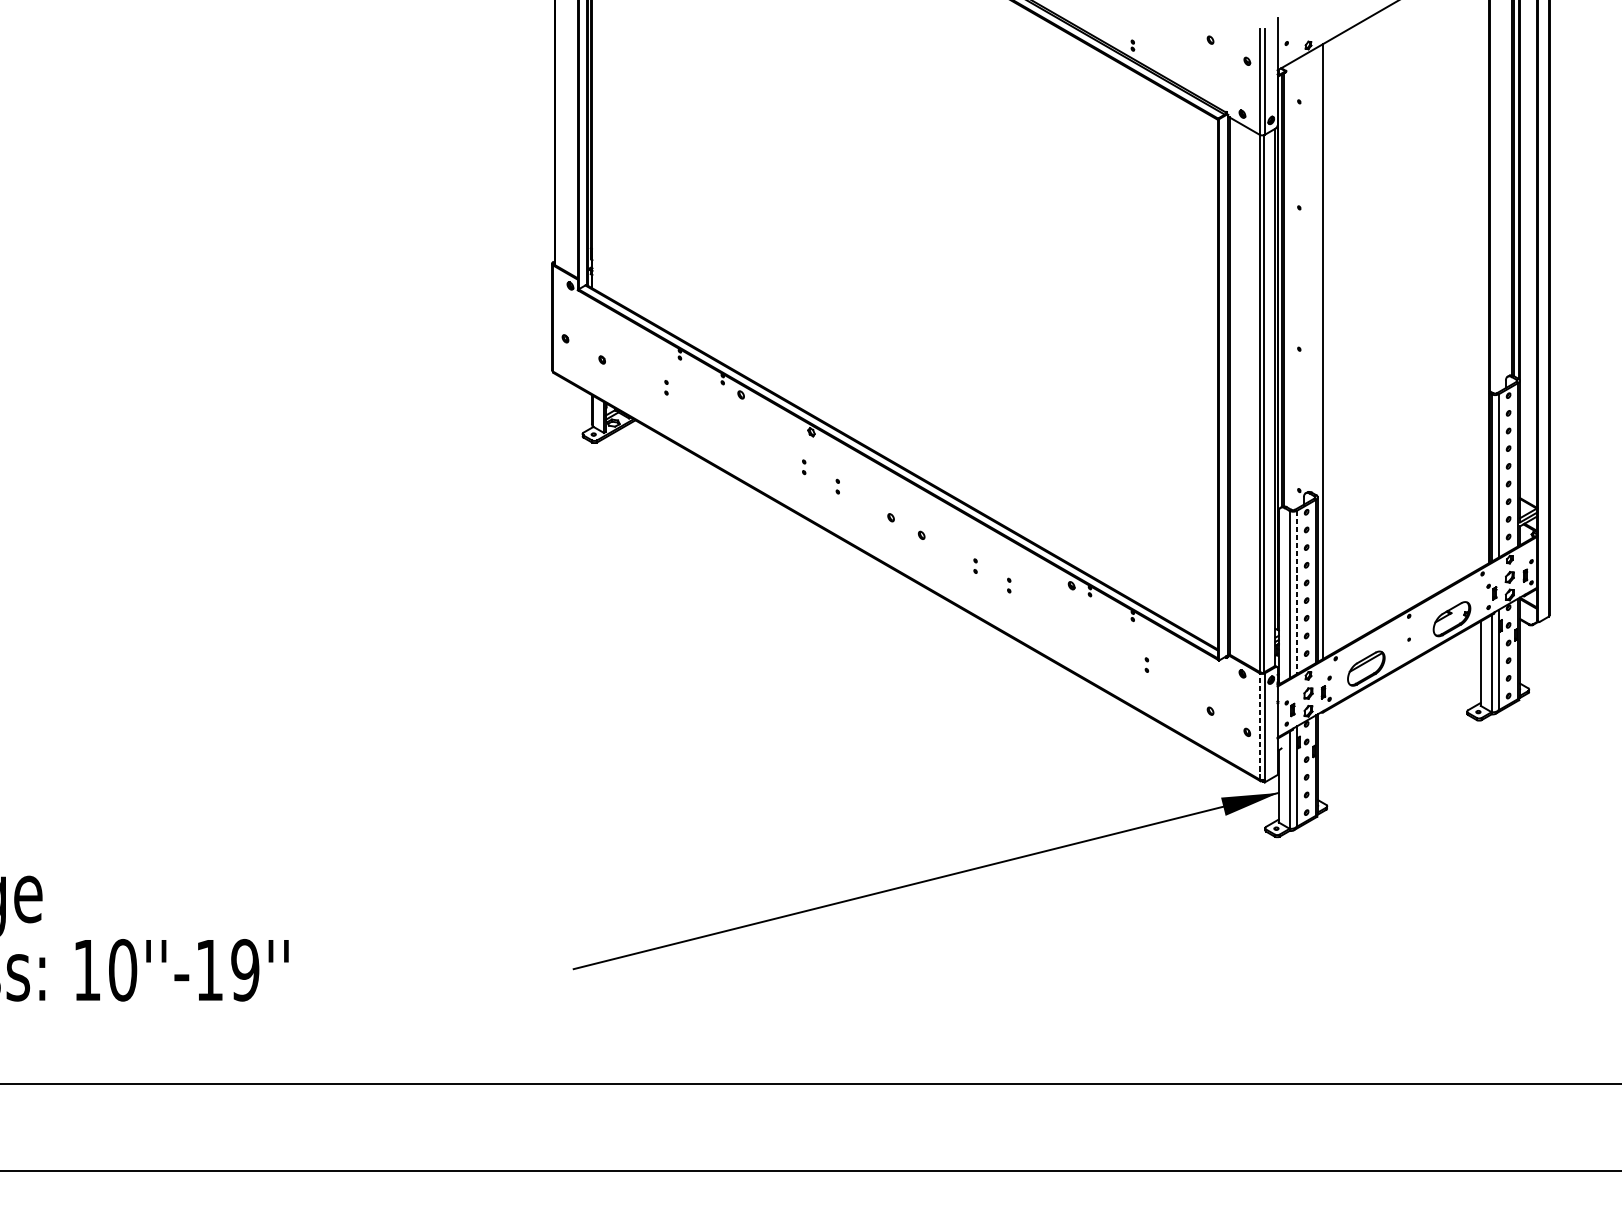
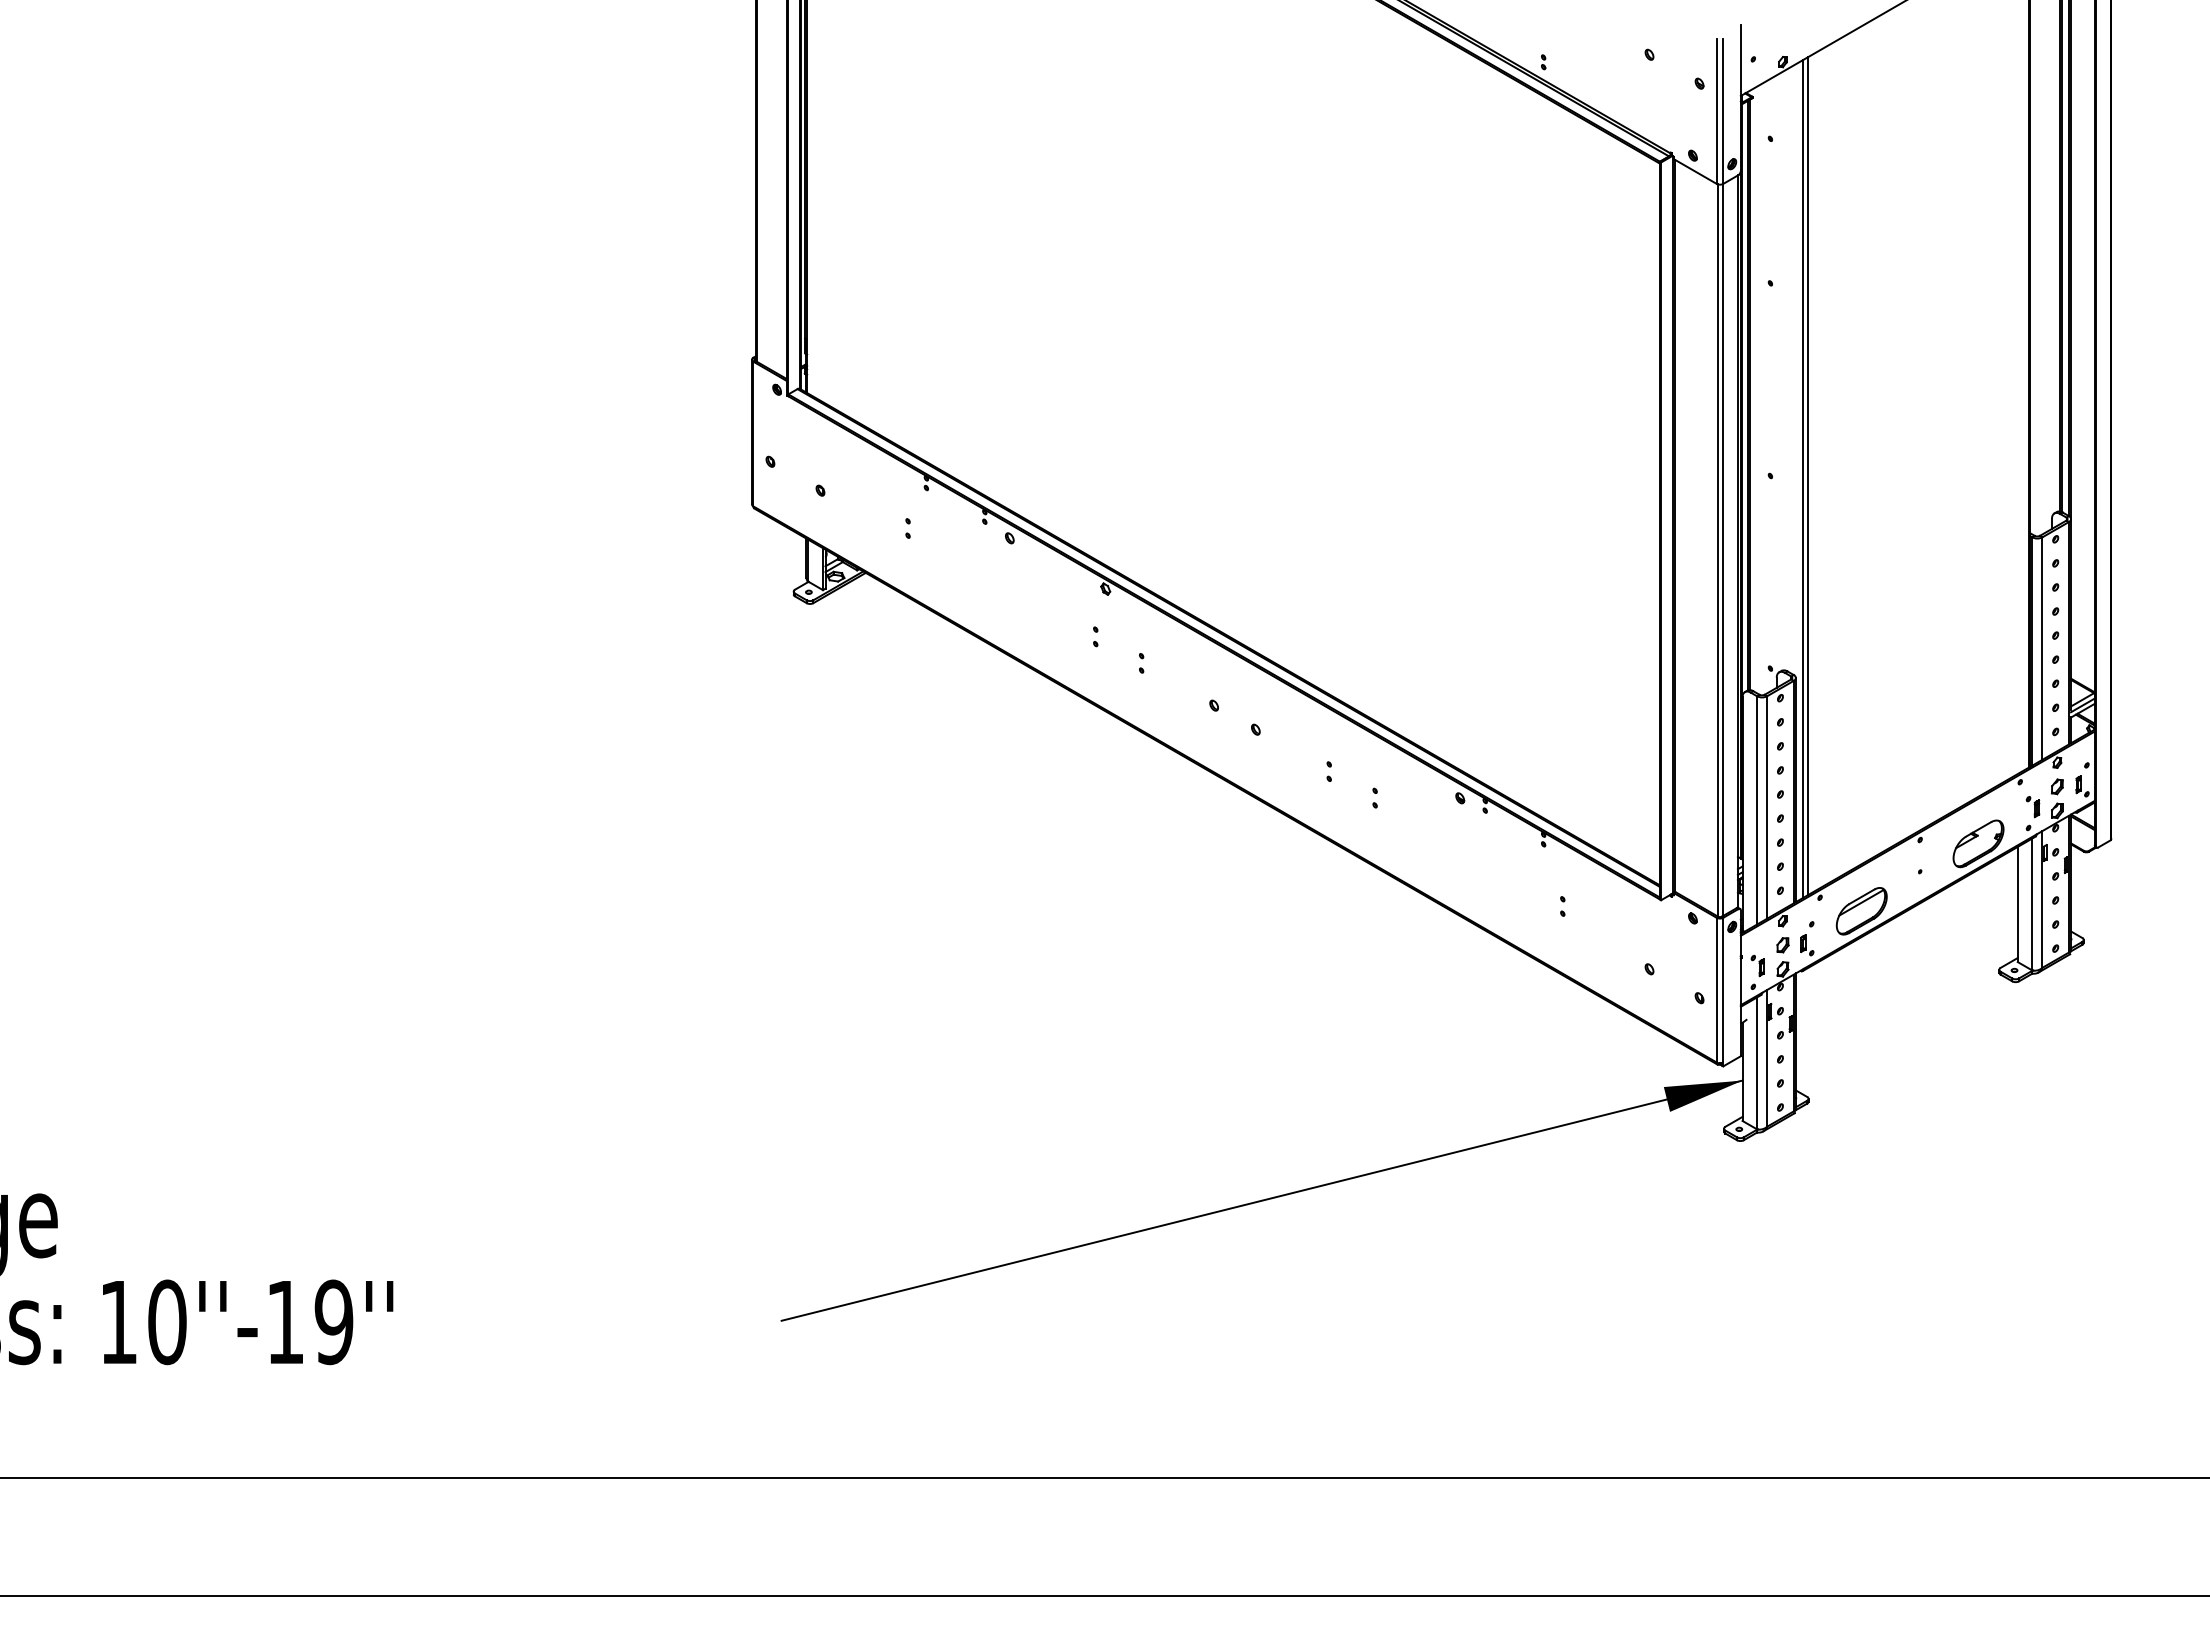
line: (1327, 349) -> (1808, 476), added
line: (1297, 593) -> (1767, 808), dashed -> solid
line: (1259, 726) -> (1716, 989), dashed -> solid

